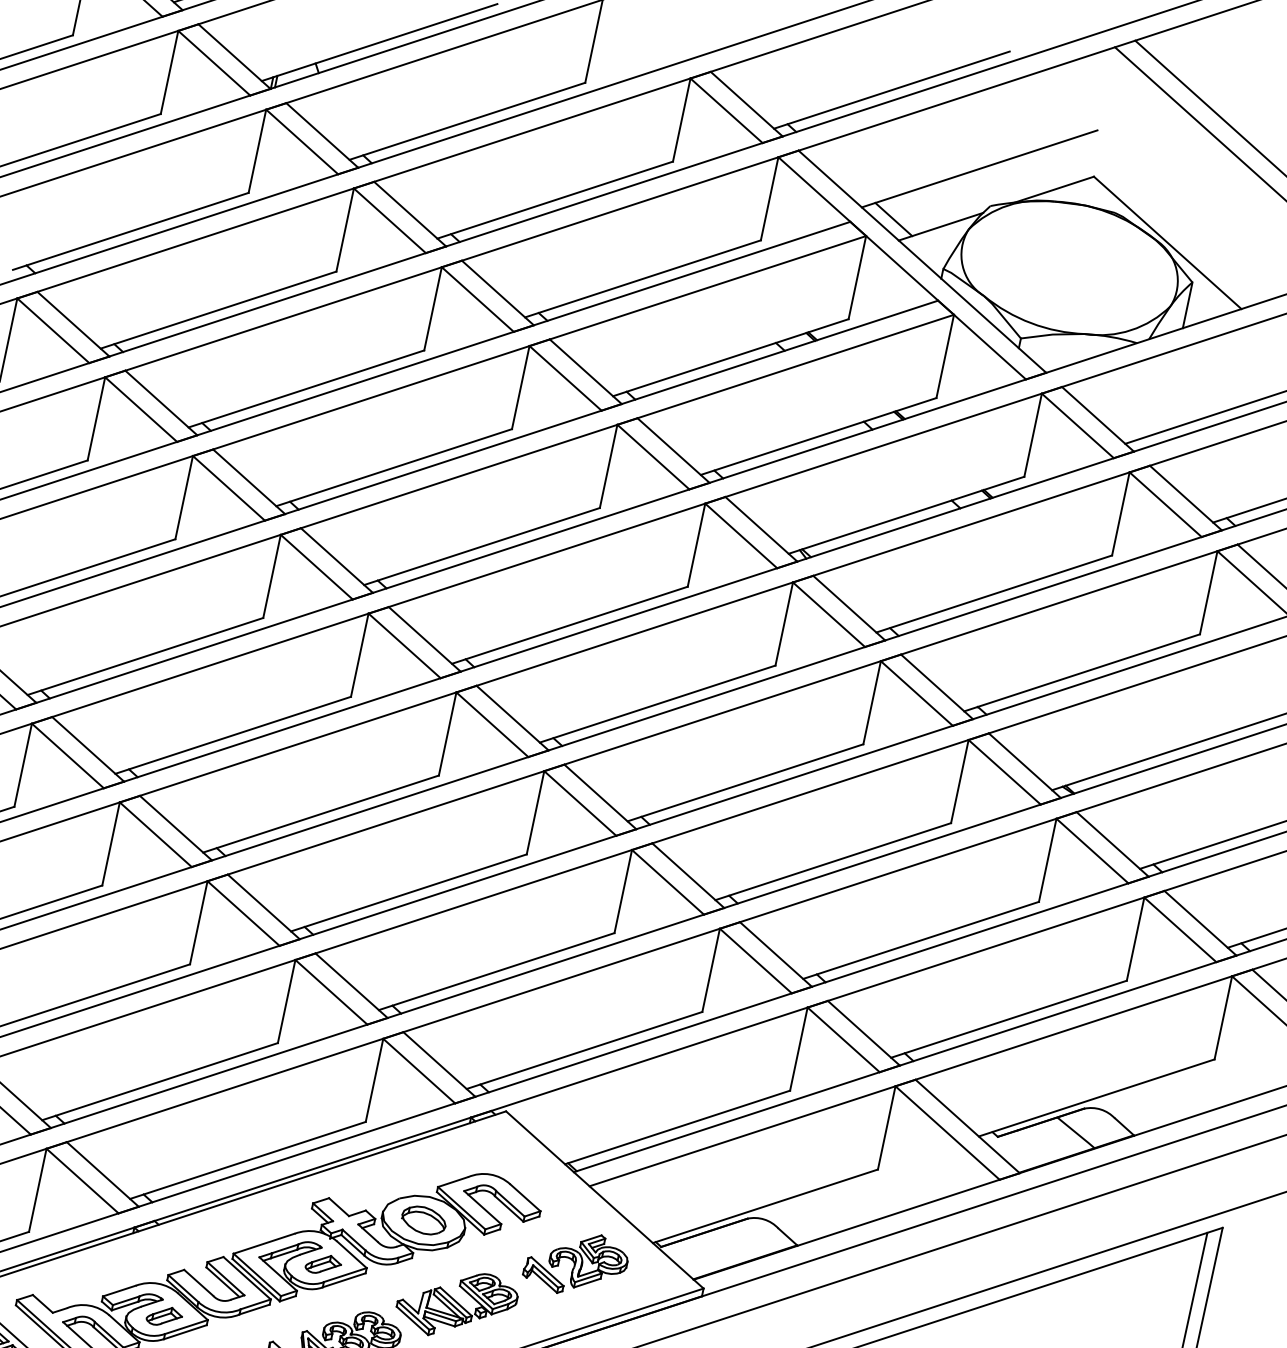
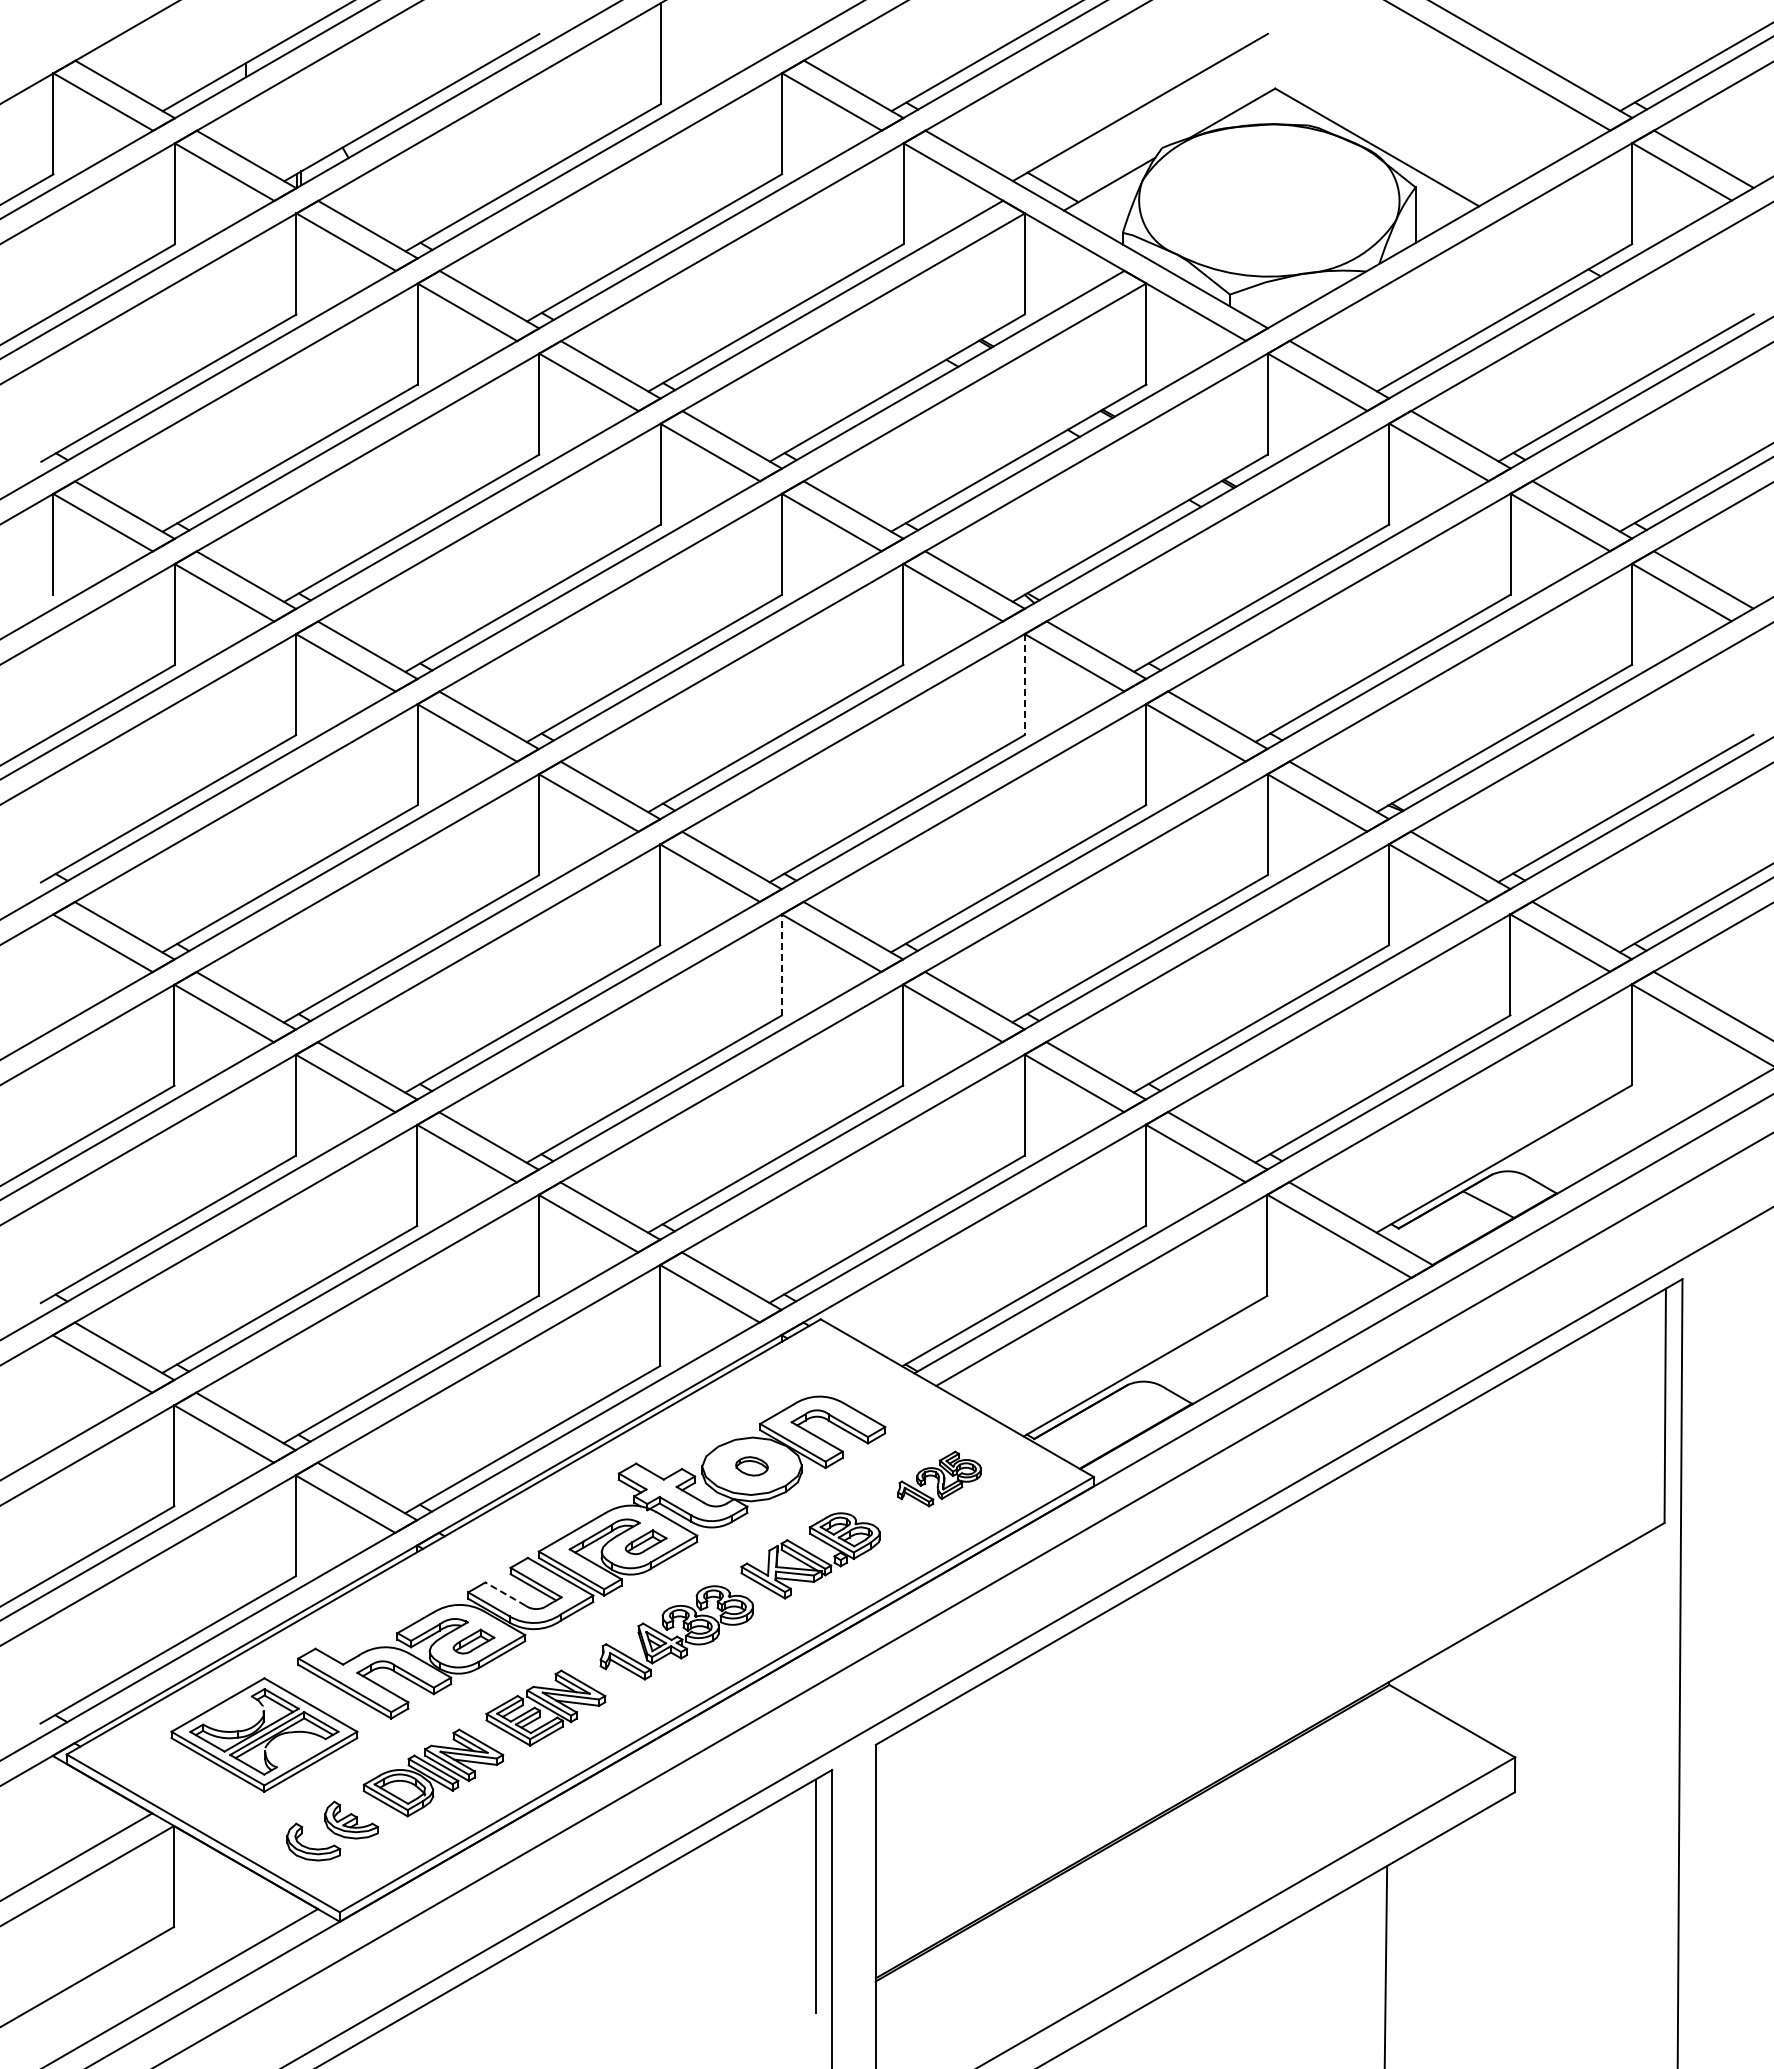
line: (783, 624) -> (1024, 685), solid -> dashed
line: (535, 812) -> (781, 964), solid -> dashed
part: (423, 1220) -> (751, 1466), size x0.6
part: (576, 1263) -> (939, 1478), size x0.7
line: (198, 1282) -> (505, 1593), solid -> dashed

